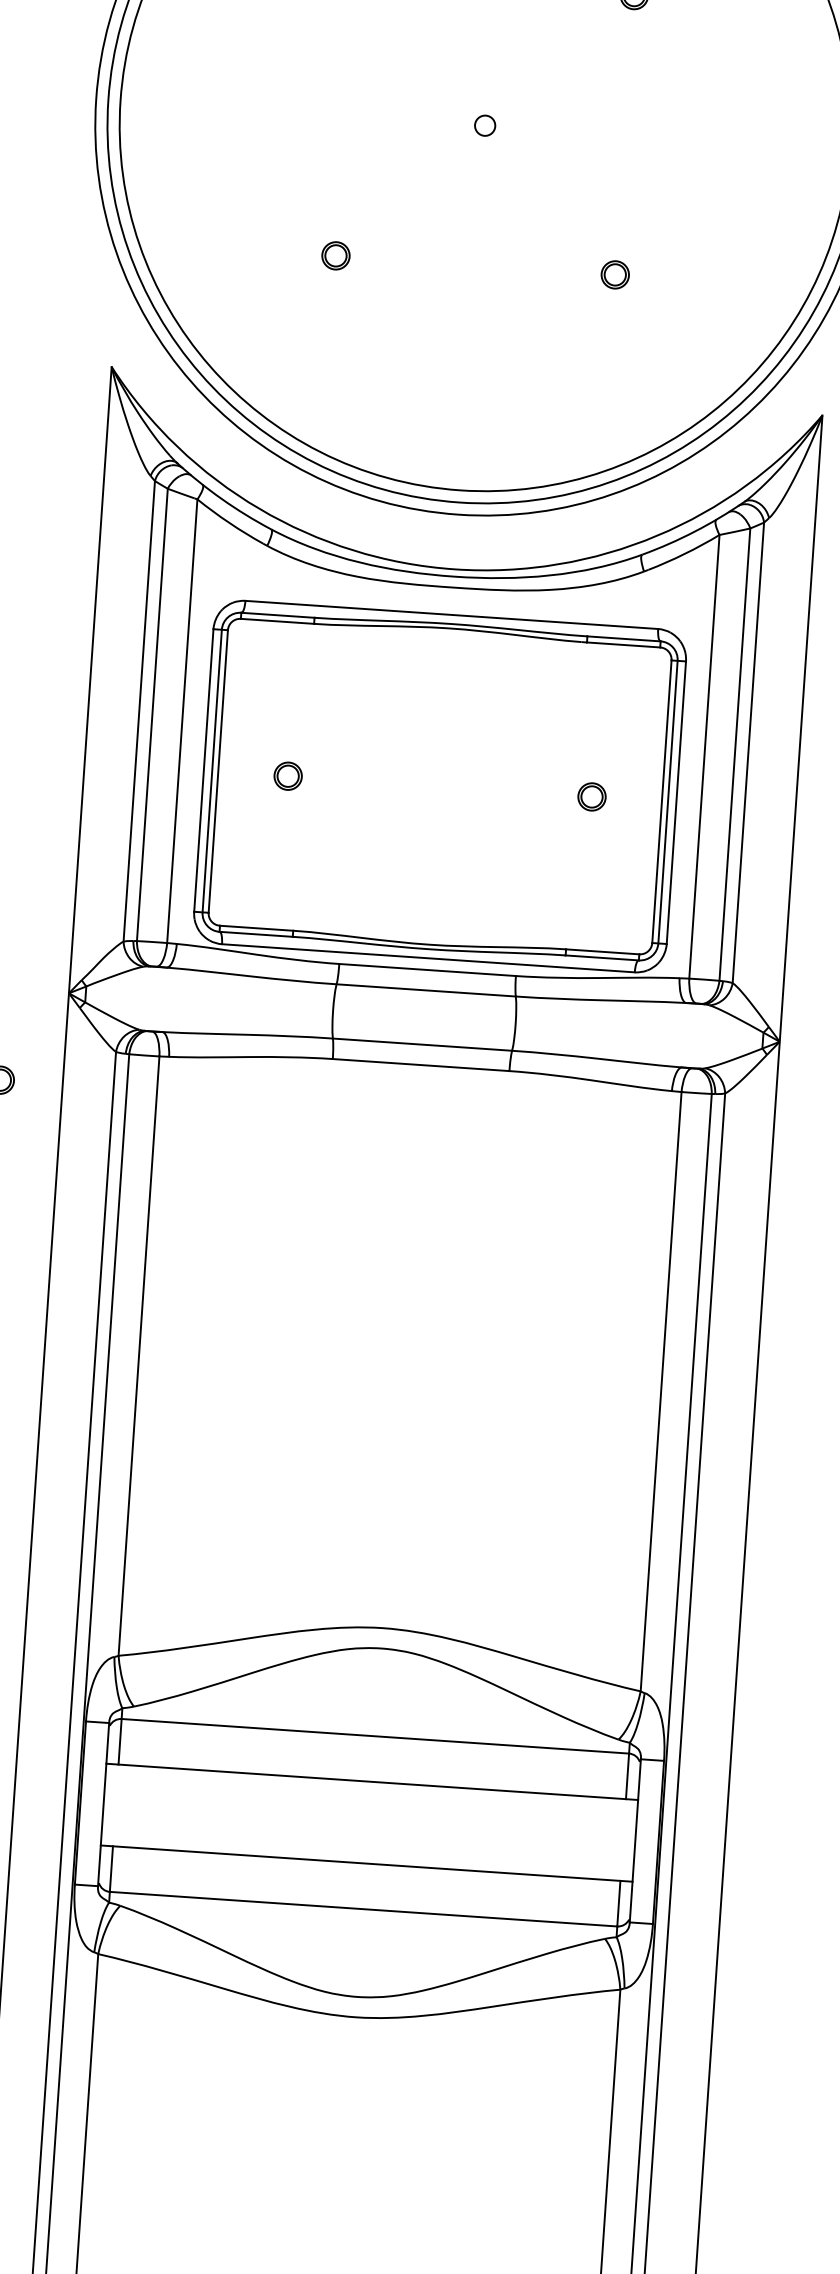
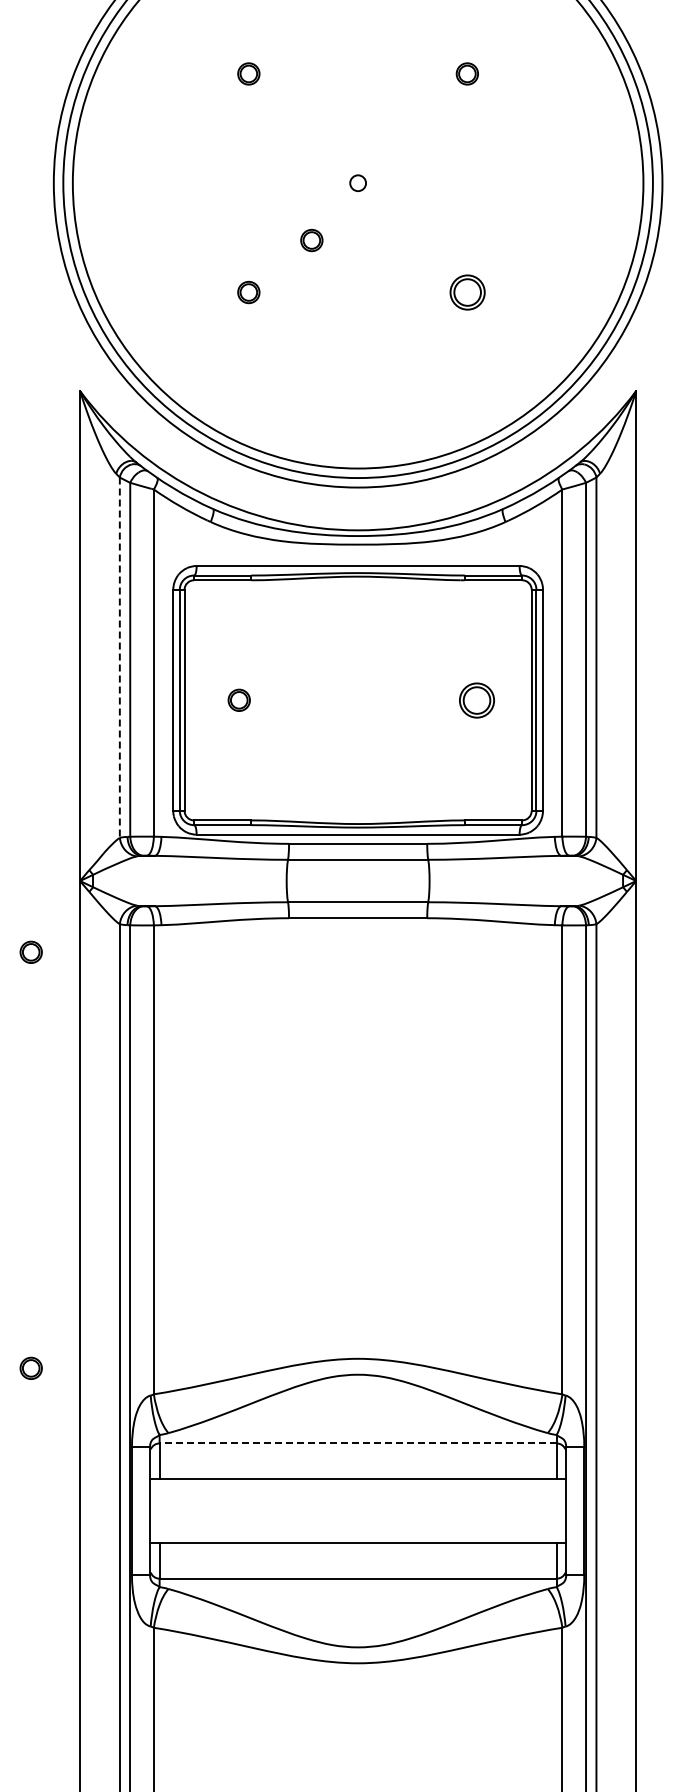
part: (420, 194) -> (311, 240), added
part: (614, 274) -> (466, 292), size x1.6
line: (138, 712) -> (119, 658), solid -> dashed
part: (591, 795) -> (476, 699), size x1.6
line: (375, 1736) -> (358, 1443), solid -> dashed

